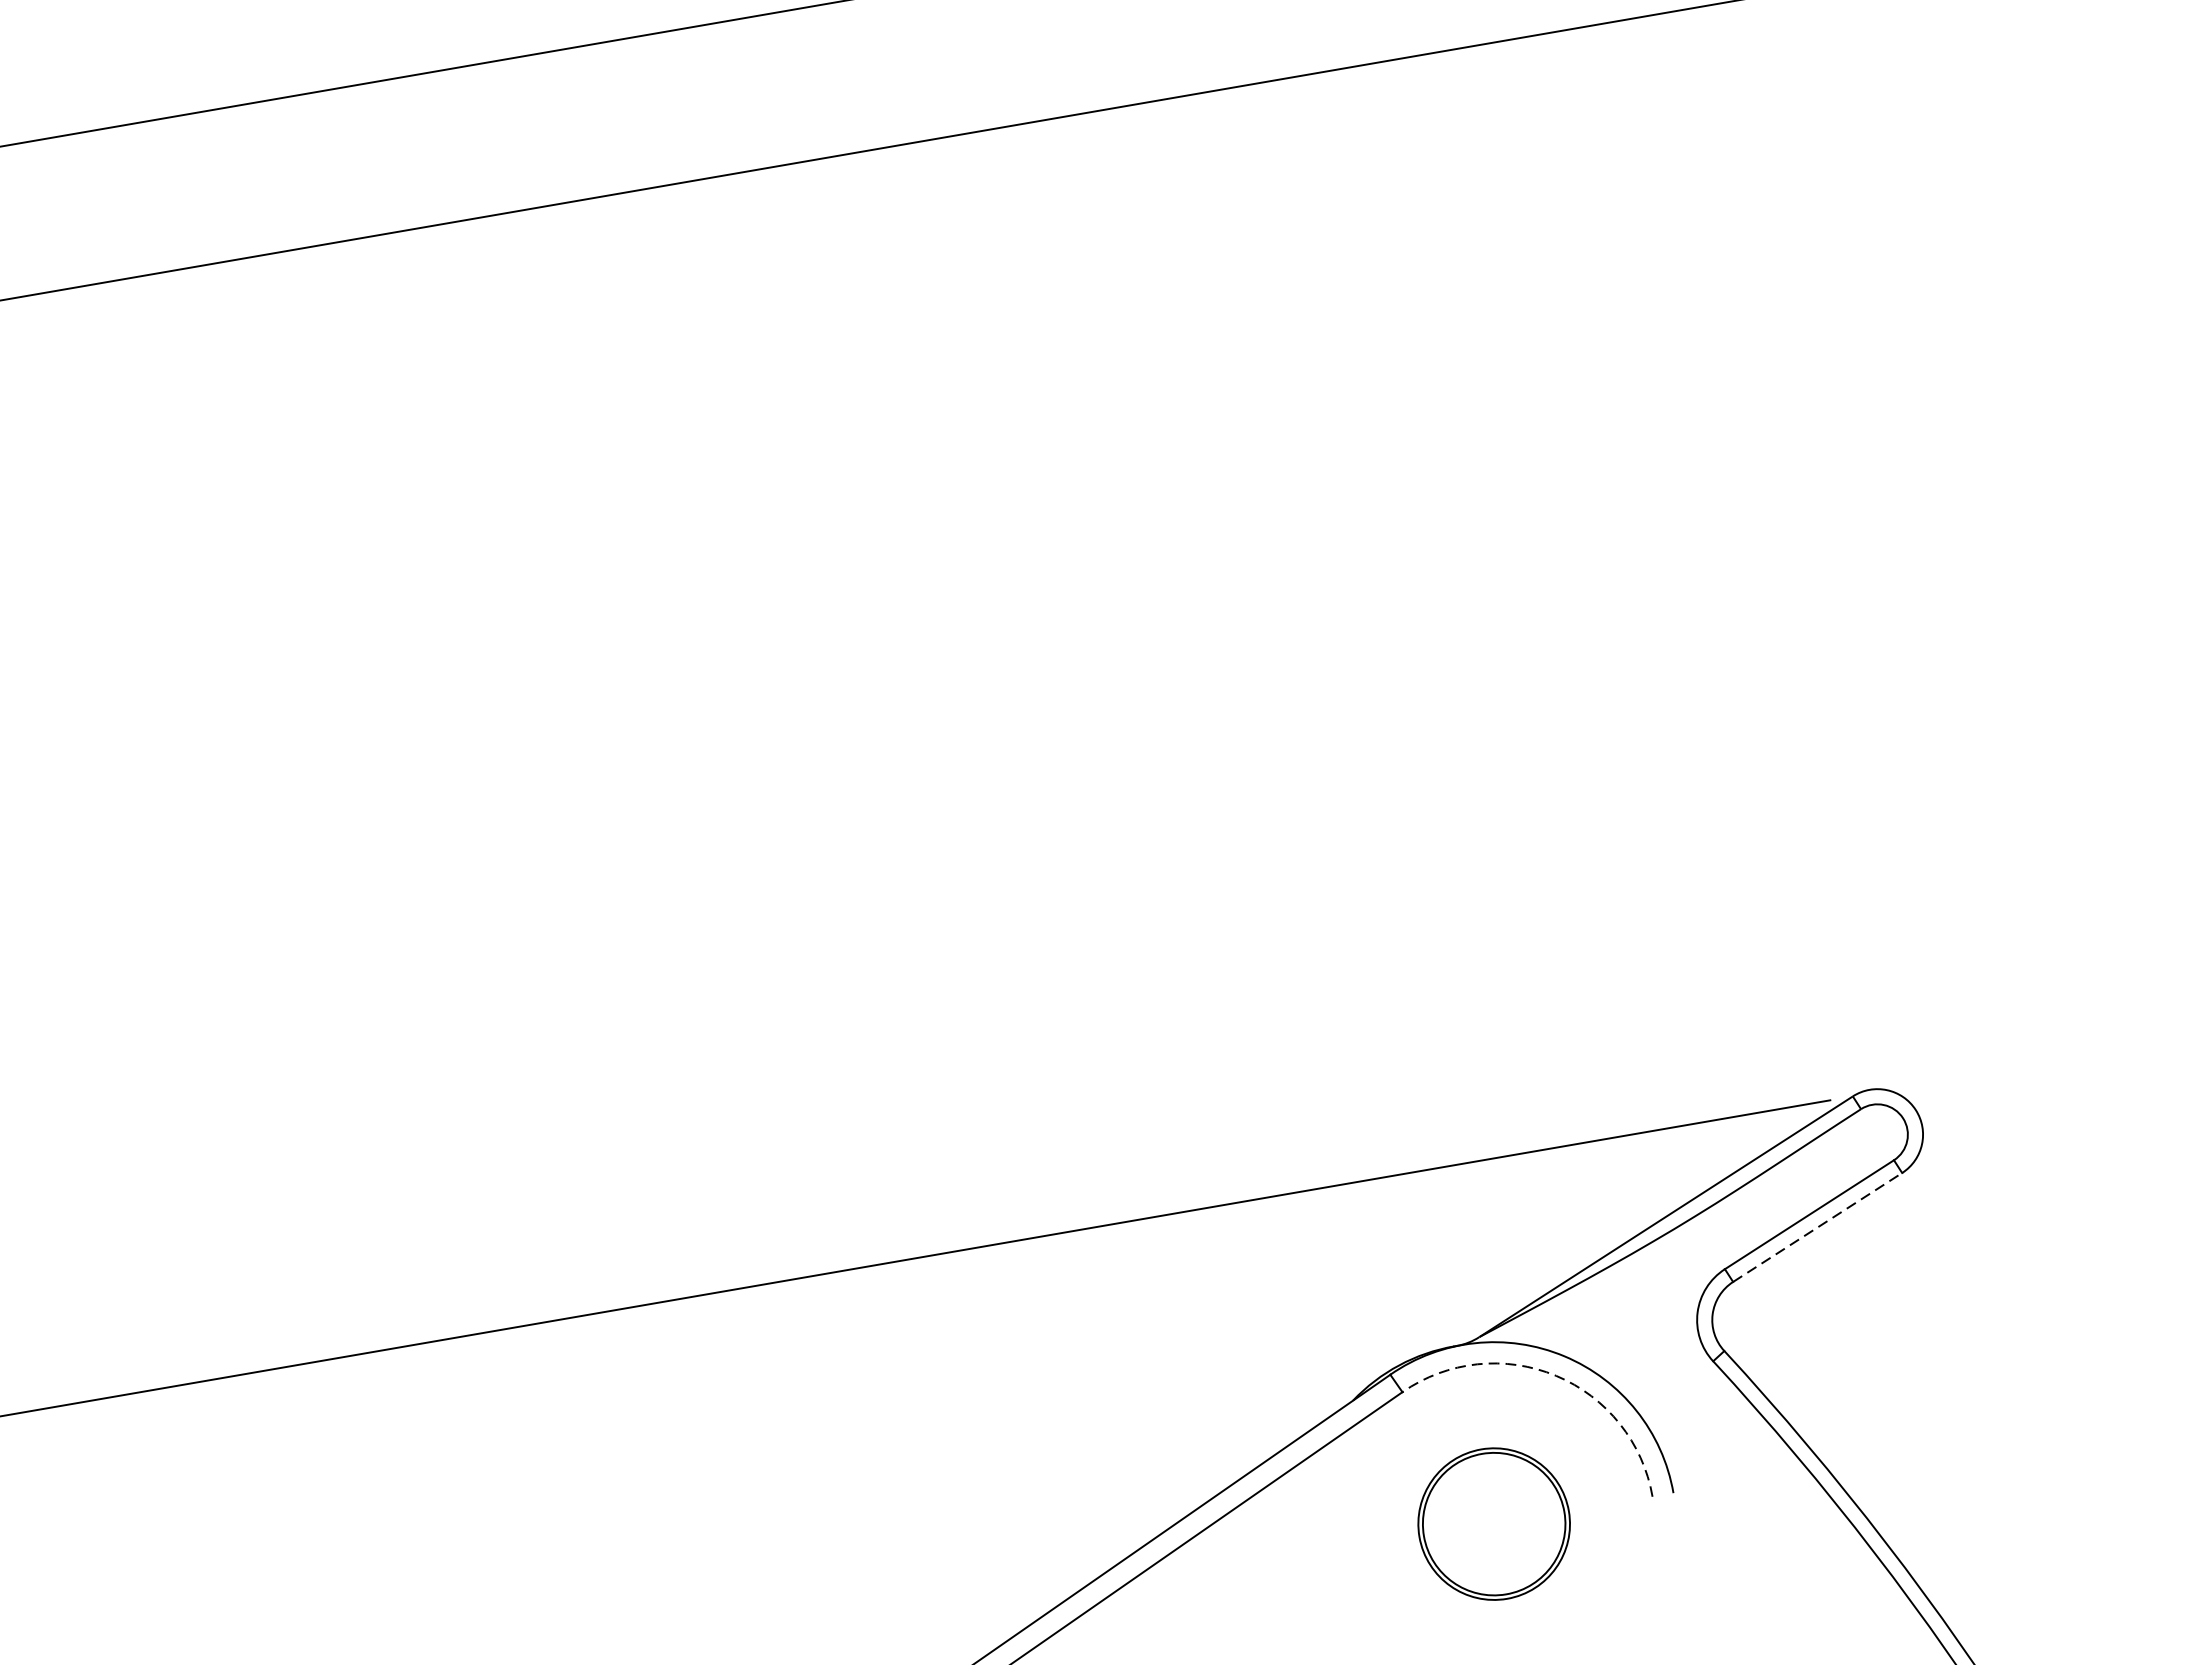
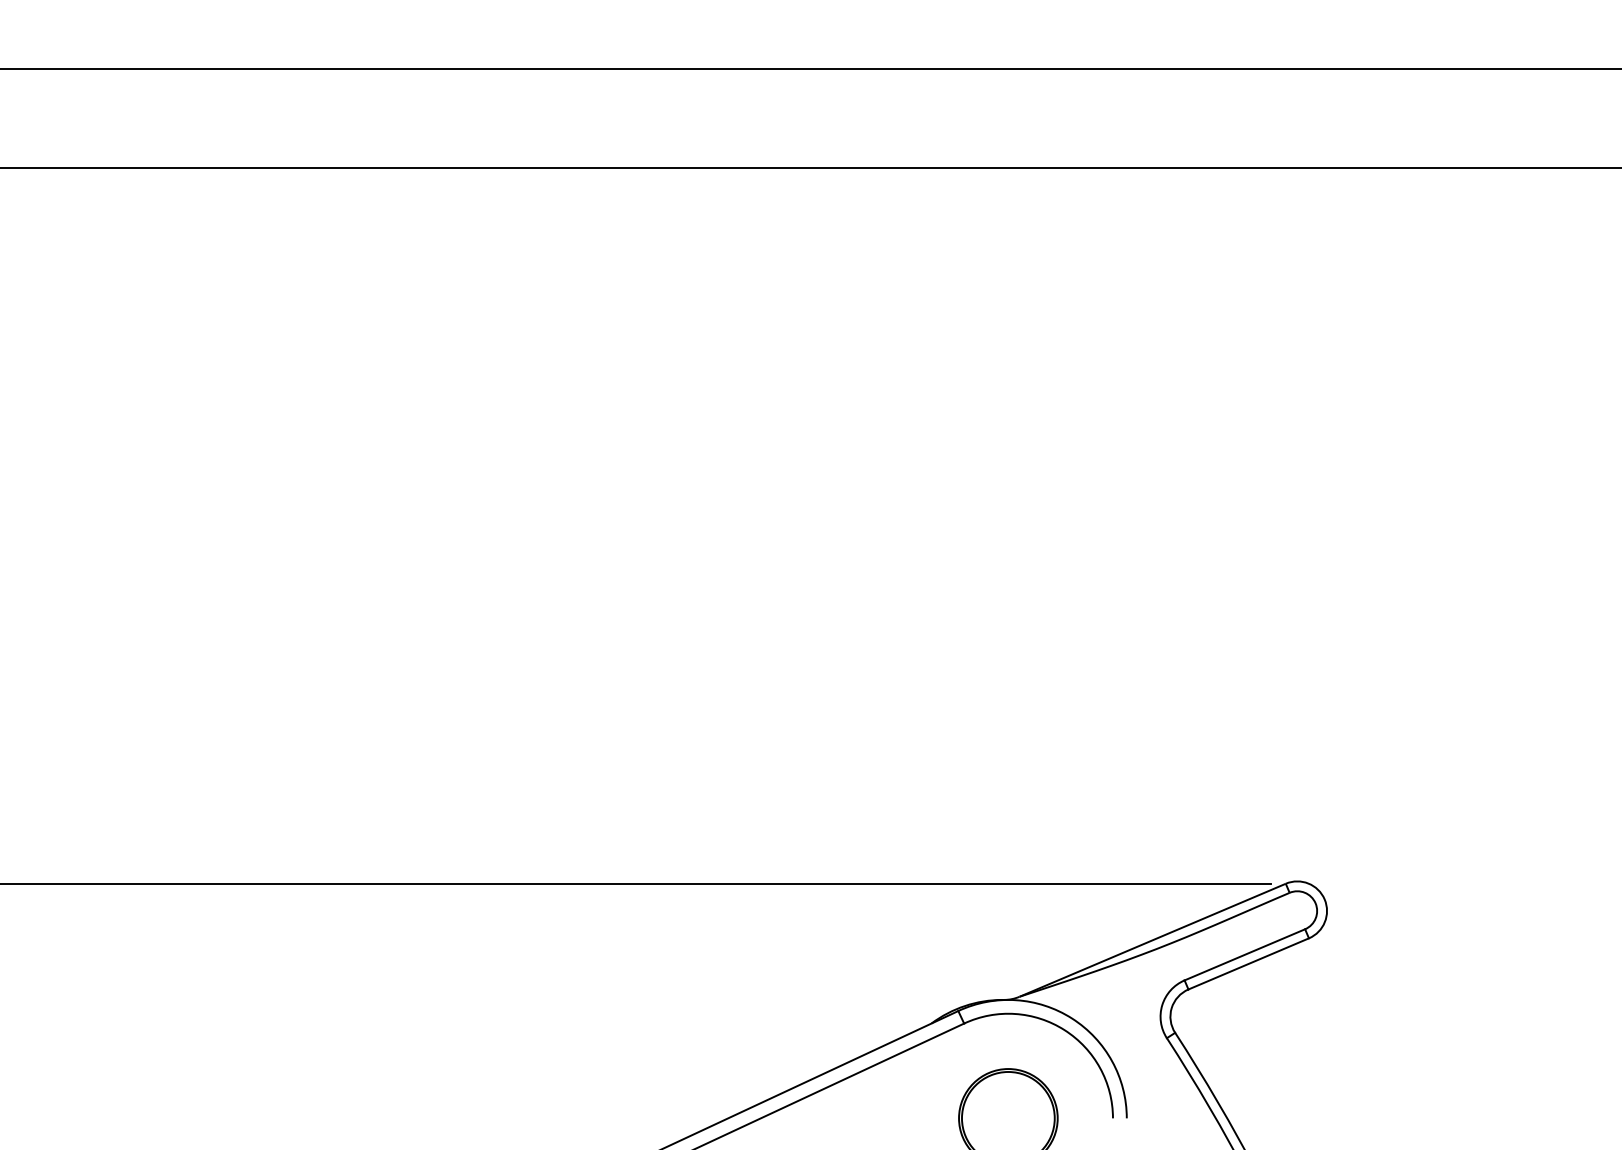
line: (1818, 1226) -> (1249, 963), dashed -> solid
arc: (1556, 1376) -> (1064, 1030), dashed -> solid

